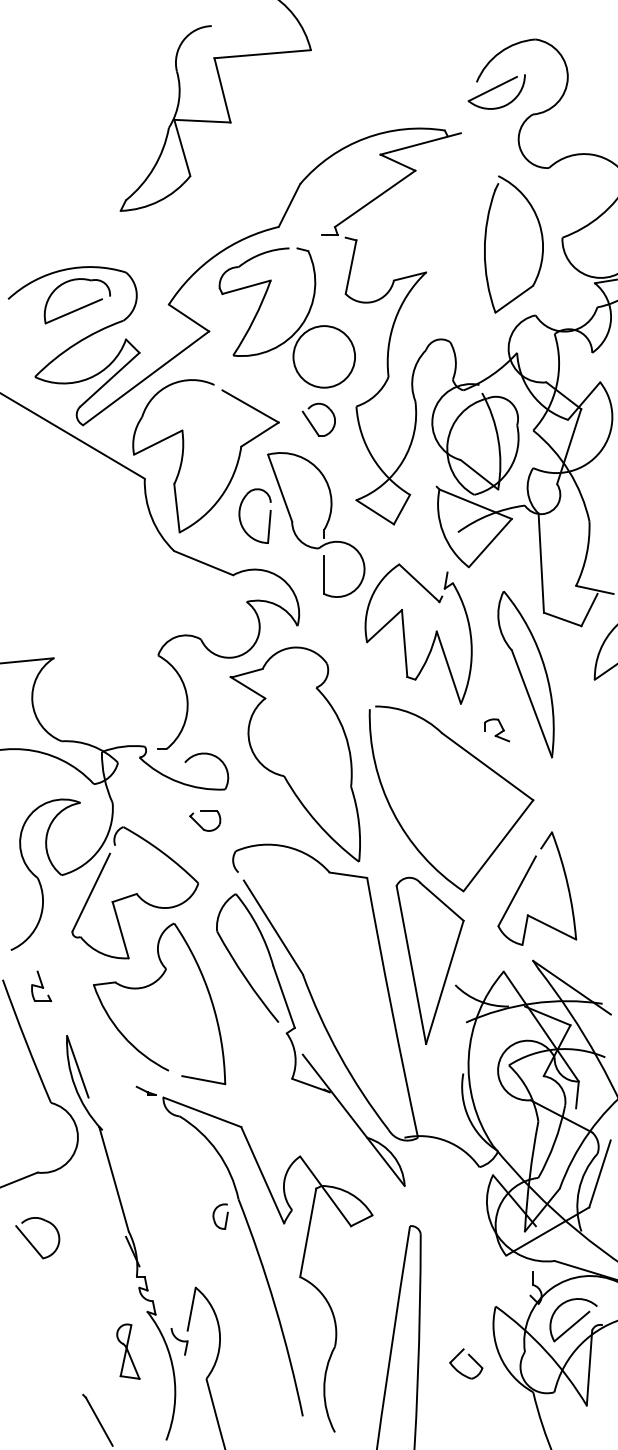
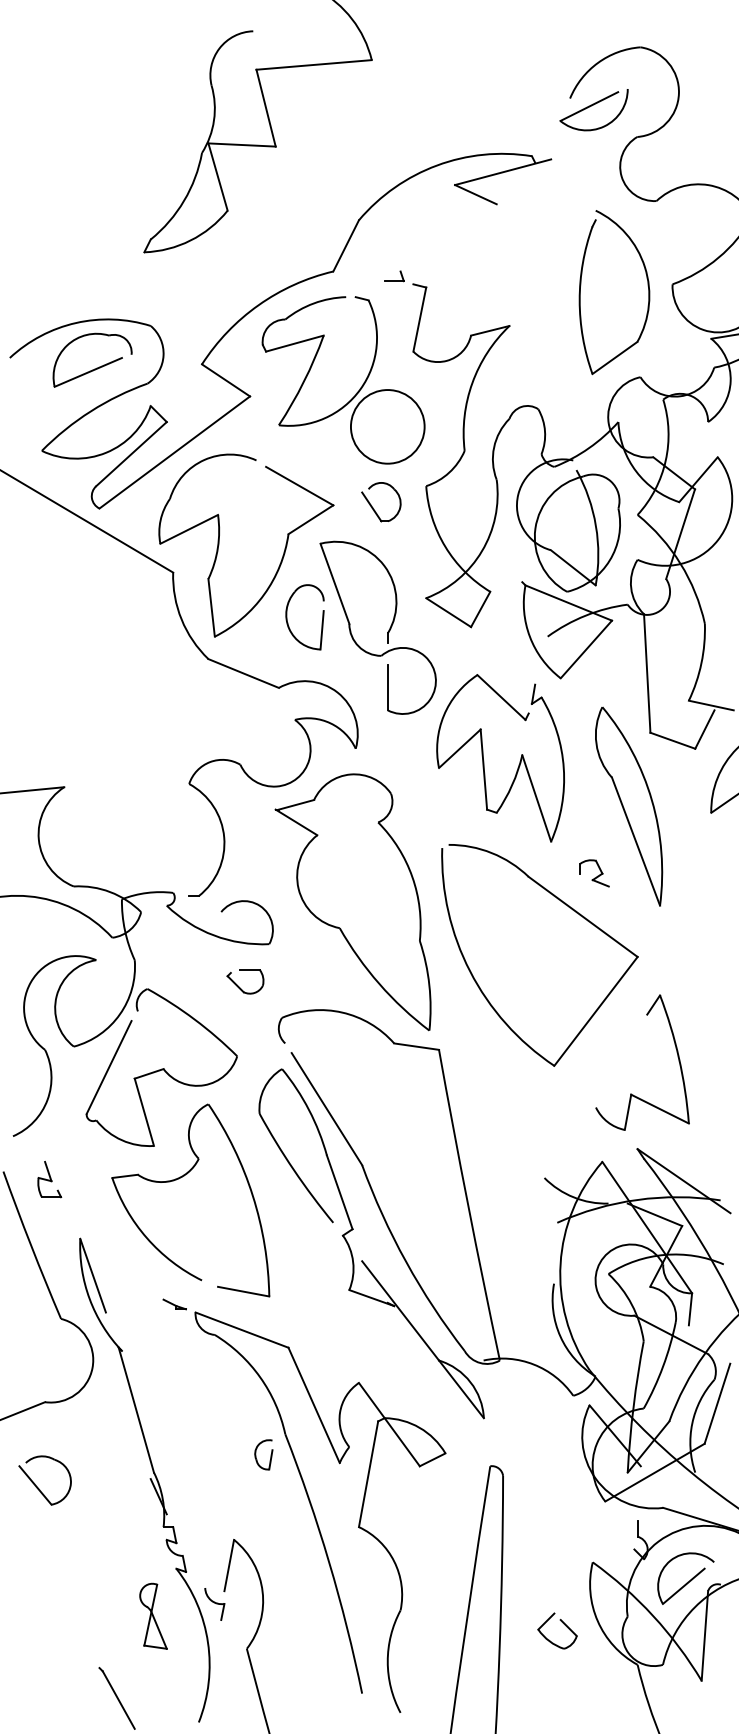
line: (375, 198) -> (449, 237), removed
line: (516, 891) -> (617, 1066), removed
part: (429, 960) -> (513, 1148), removed

